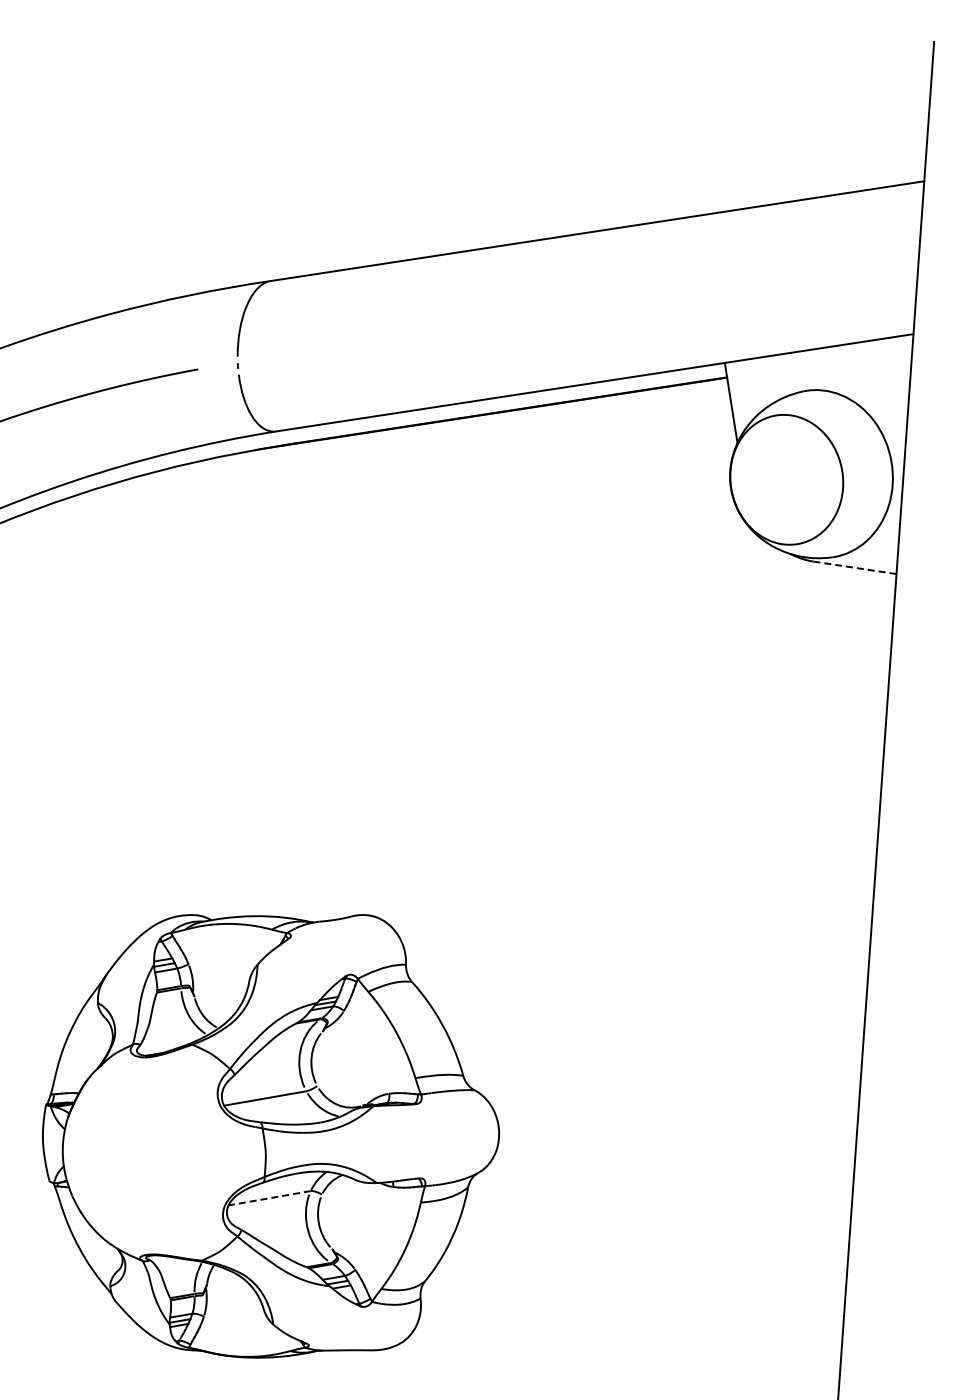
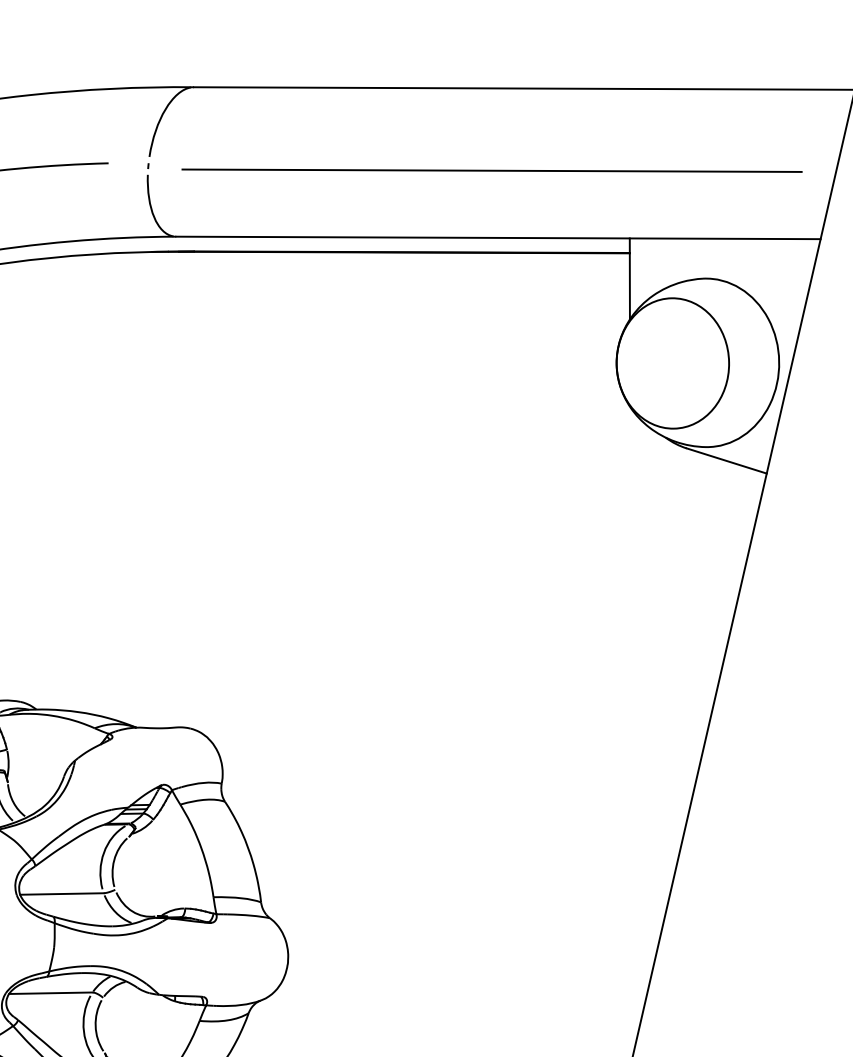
line: (578, 317) -> (492, 170), added
line: (855, 567) -> (727, 460), dashed -> solid
line: (269, 1198) -> (50, 993), dashed -> solid

